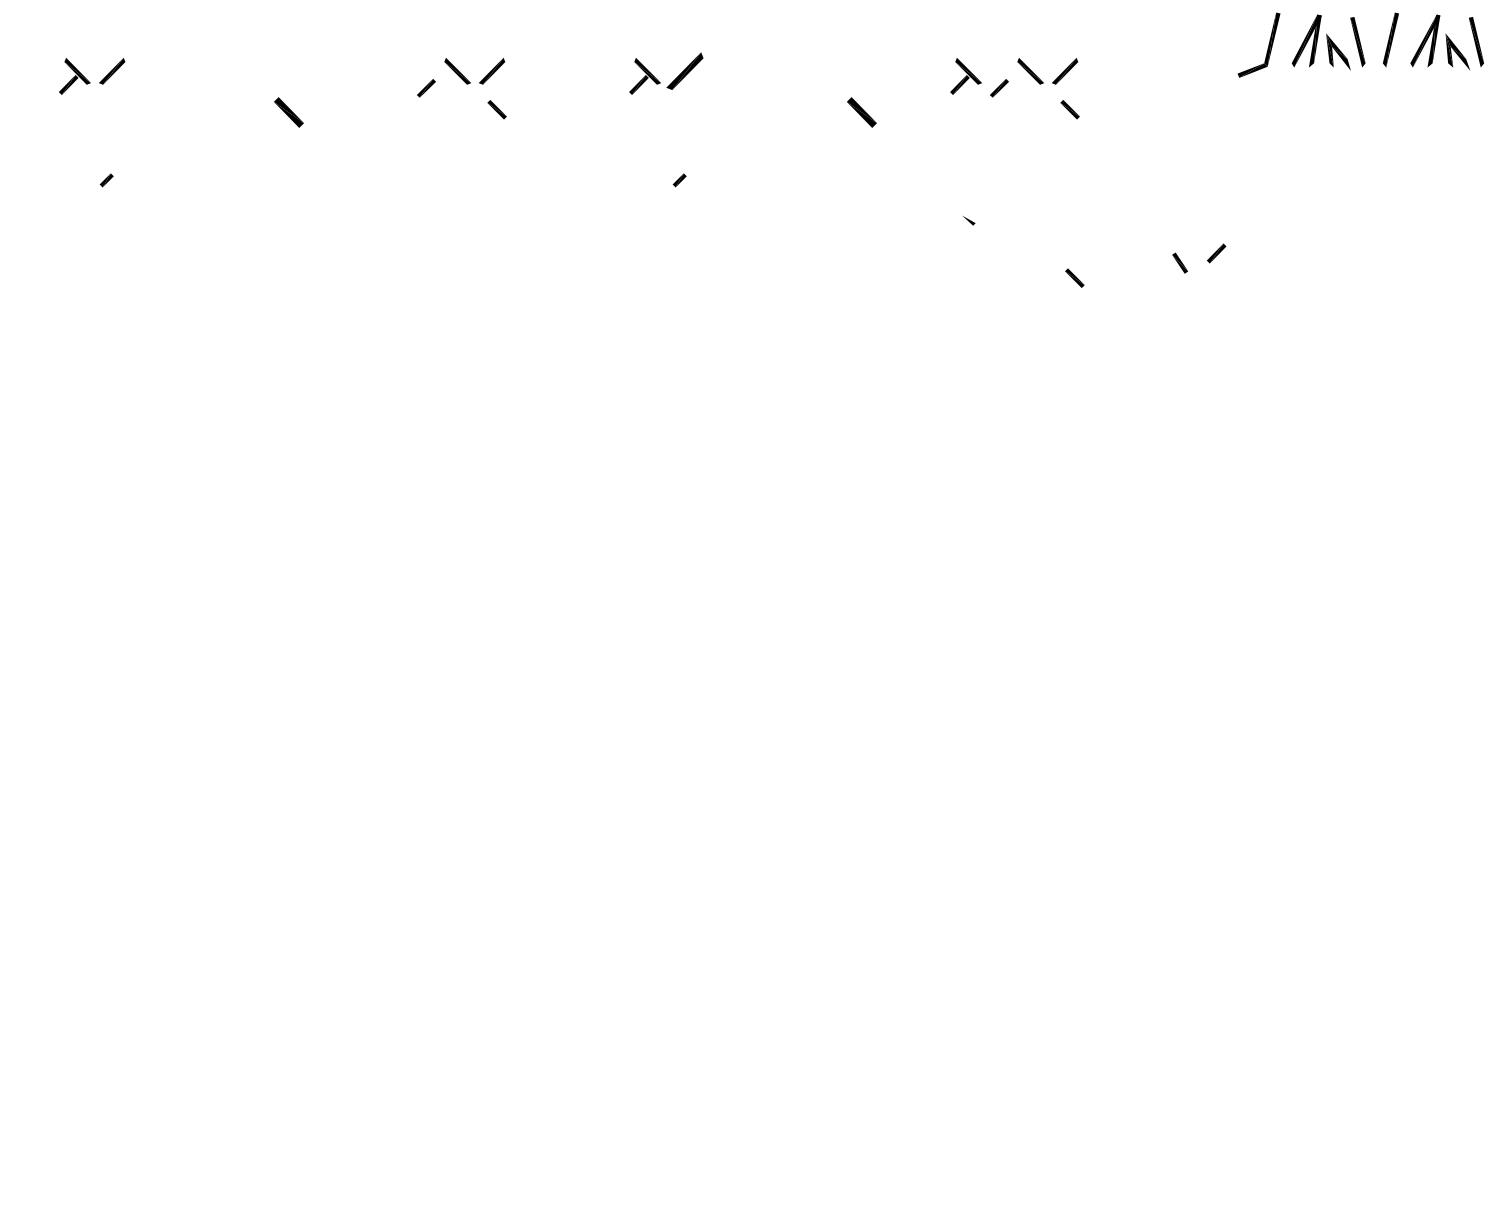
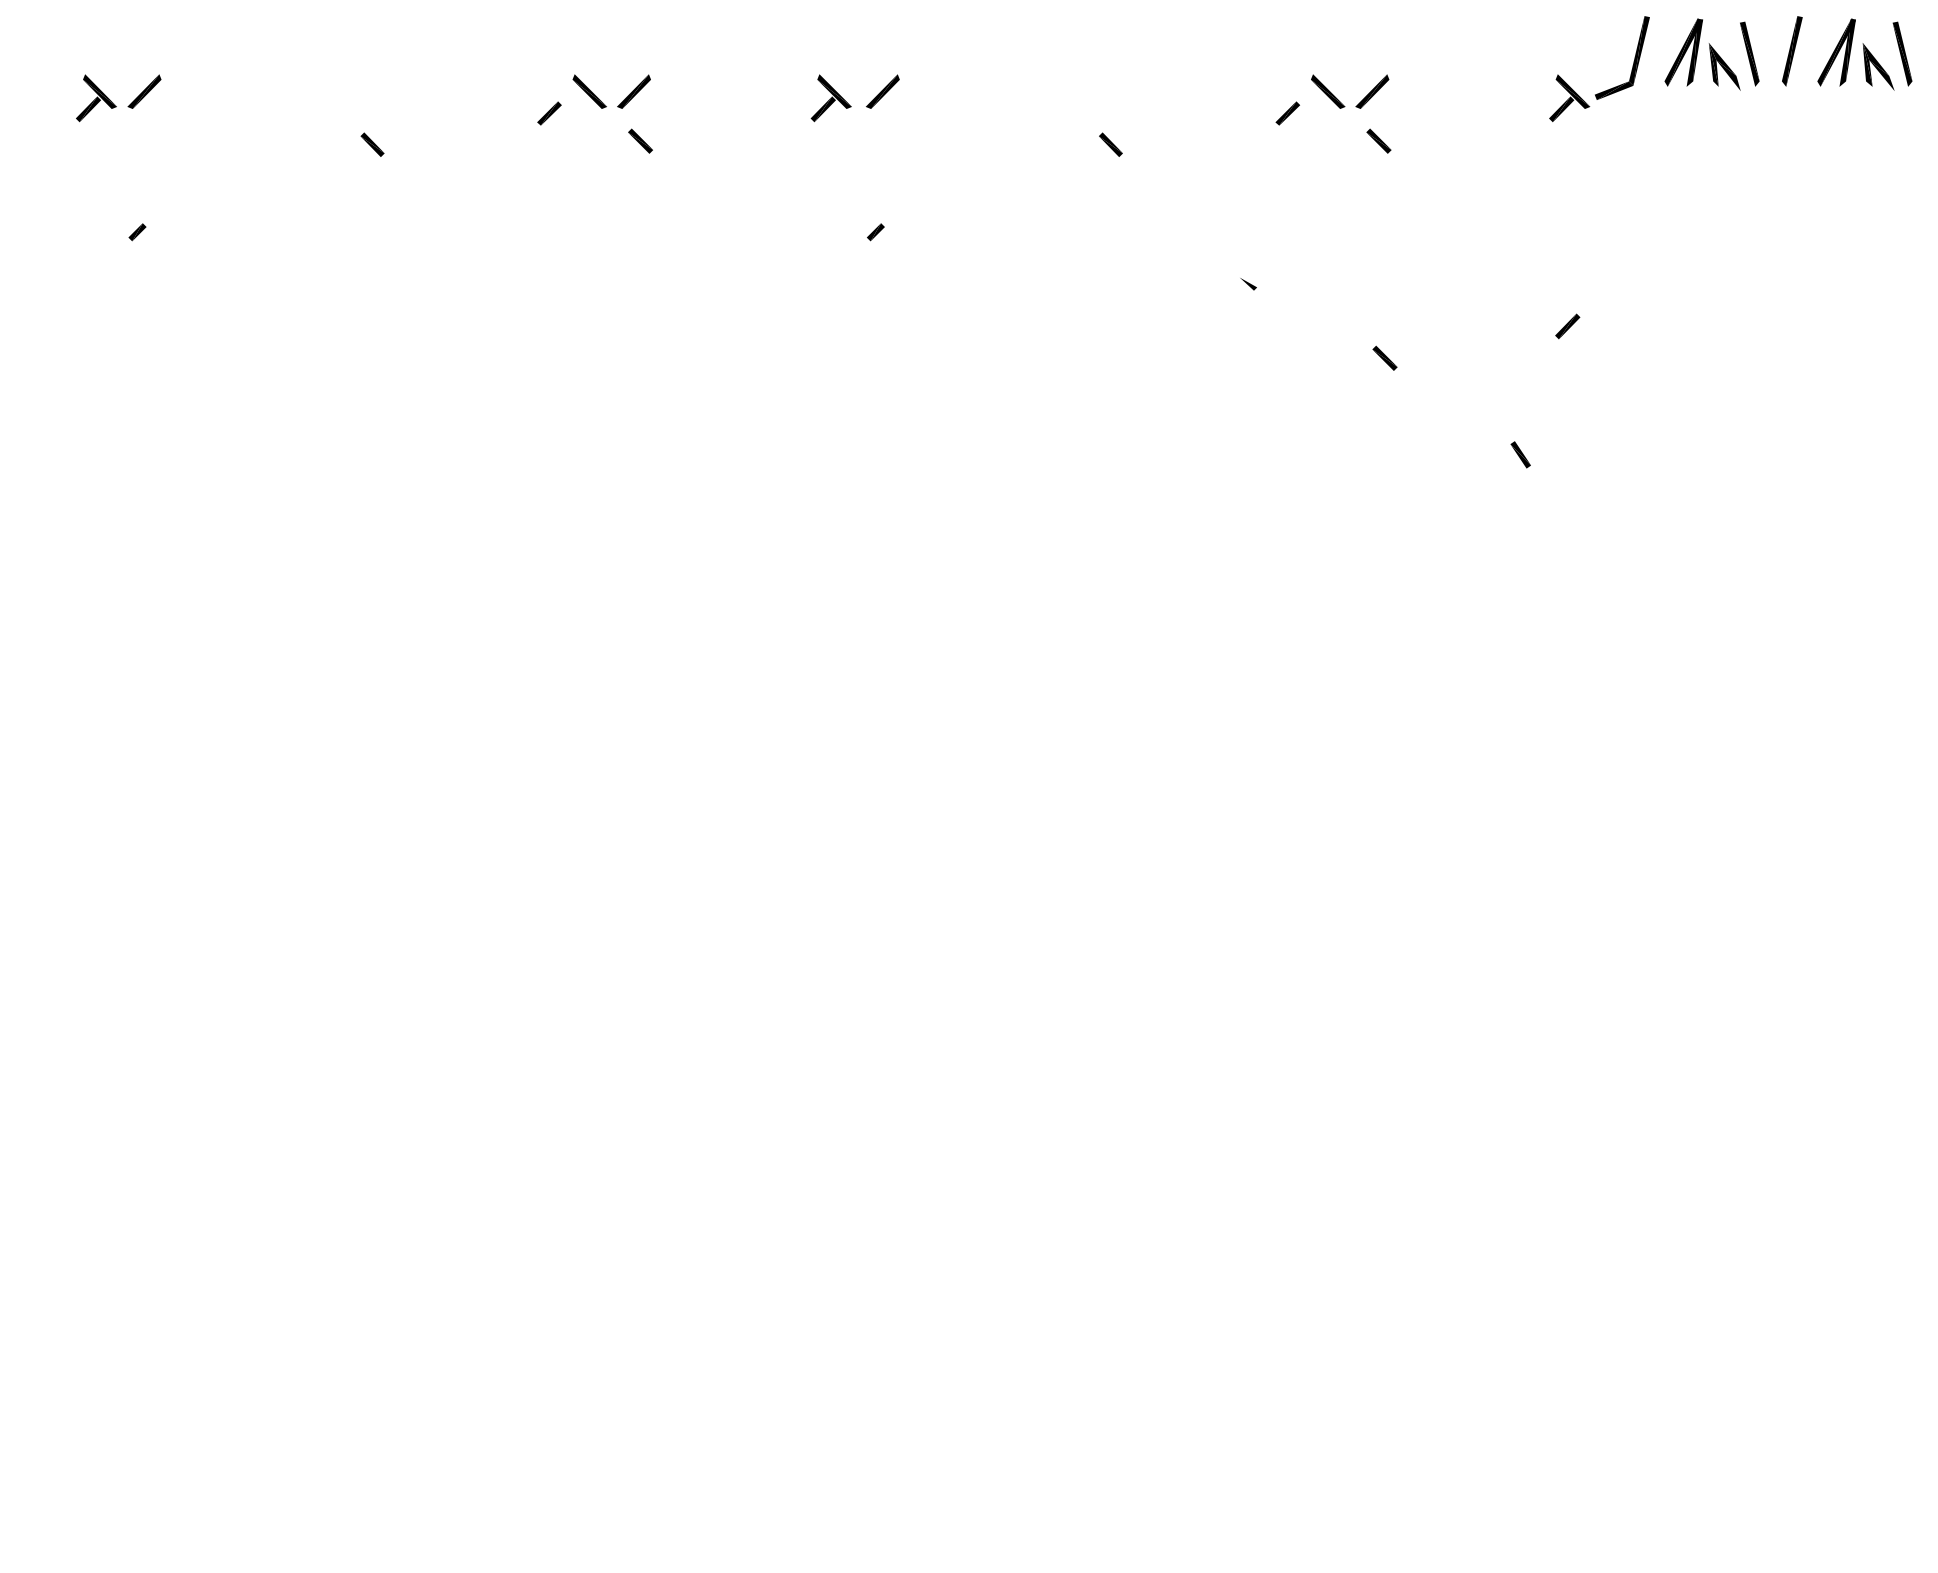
part: (685, 71) -> (883, 91), size x0.71
part: (965, 76) -> (1568, 98), moved
part: (289, 112) -> (373, 144), size x0.62
part: (862, 112) -> (1111, 144), size x0.62
part: (1179, 262) -> (1519, 454), moved

